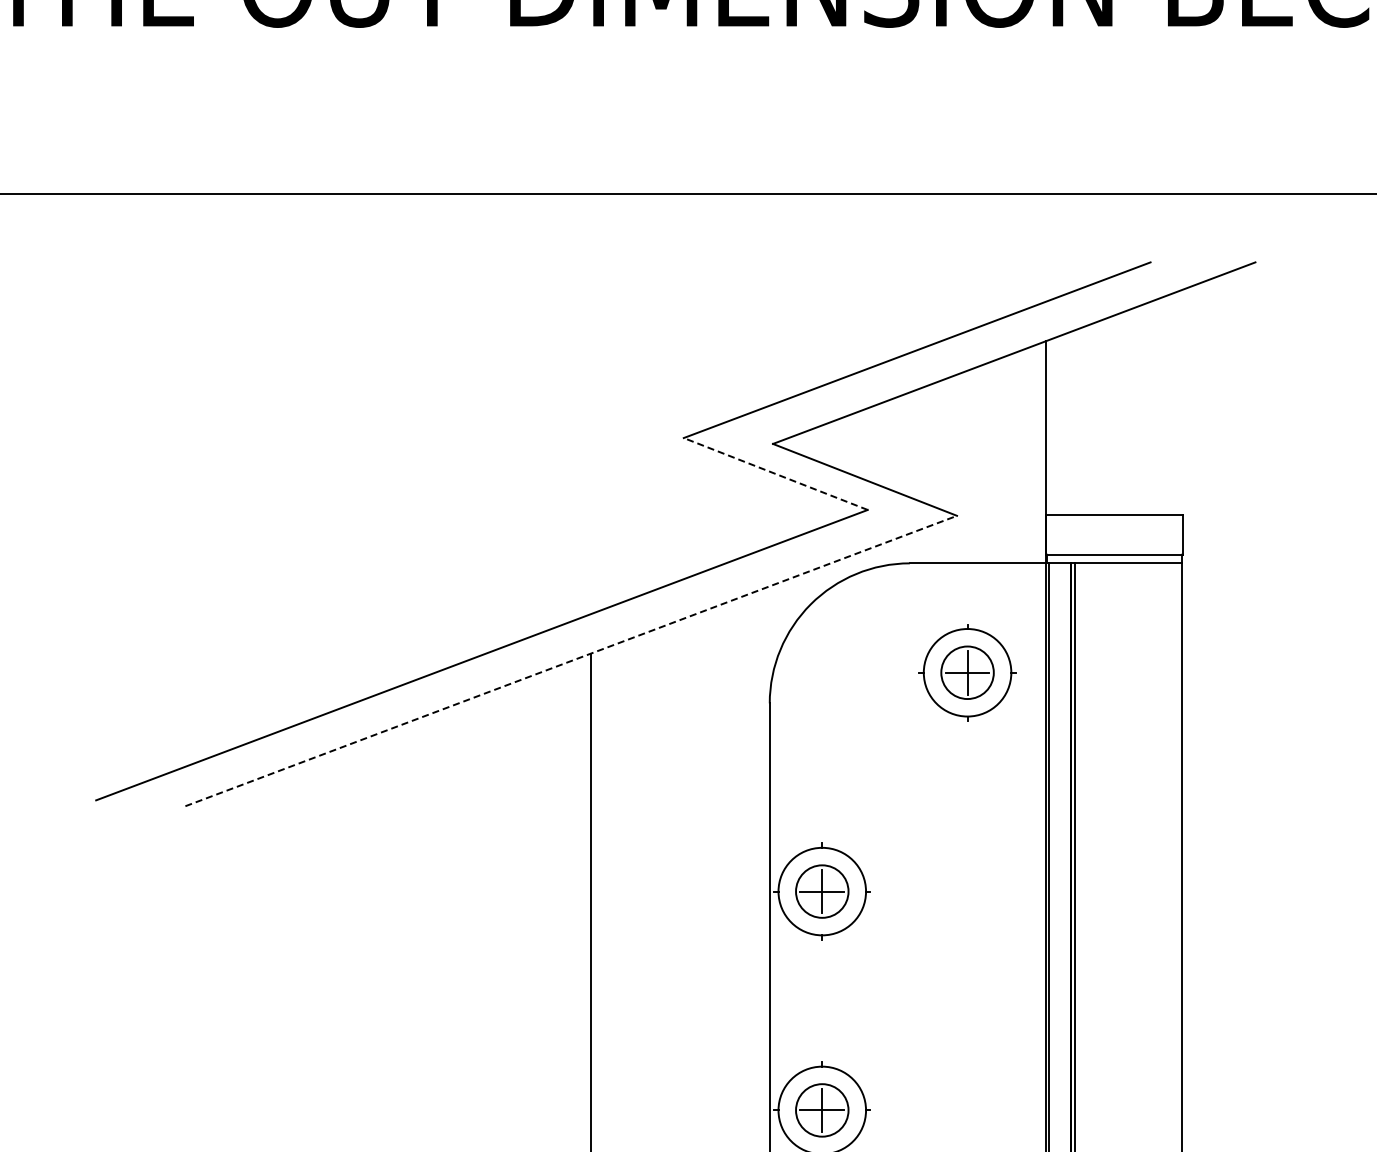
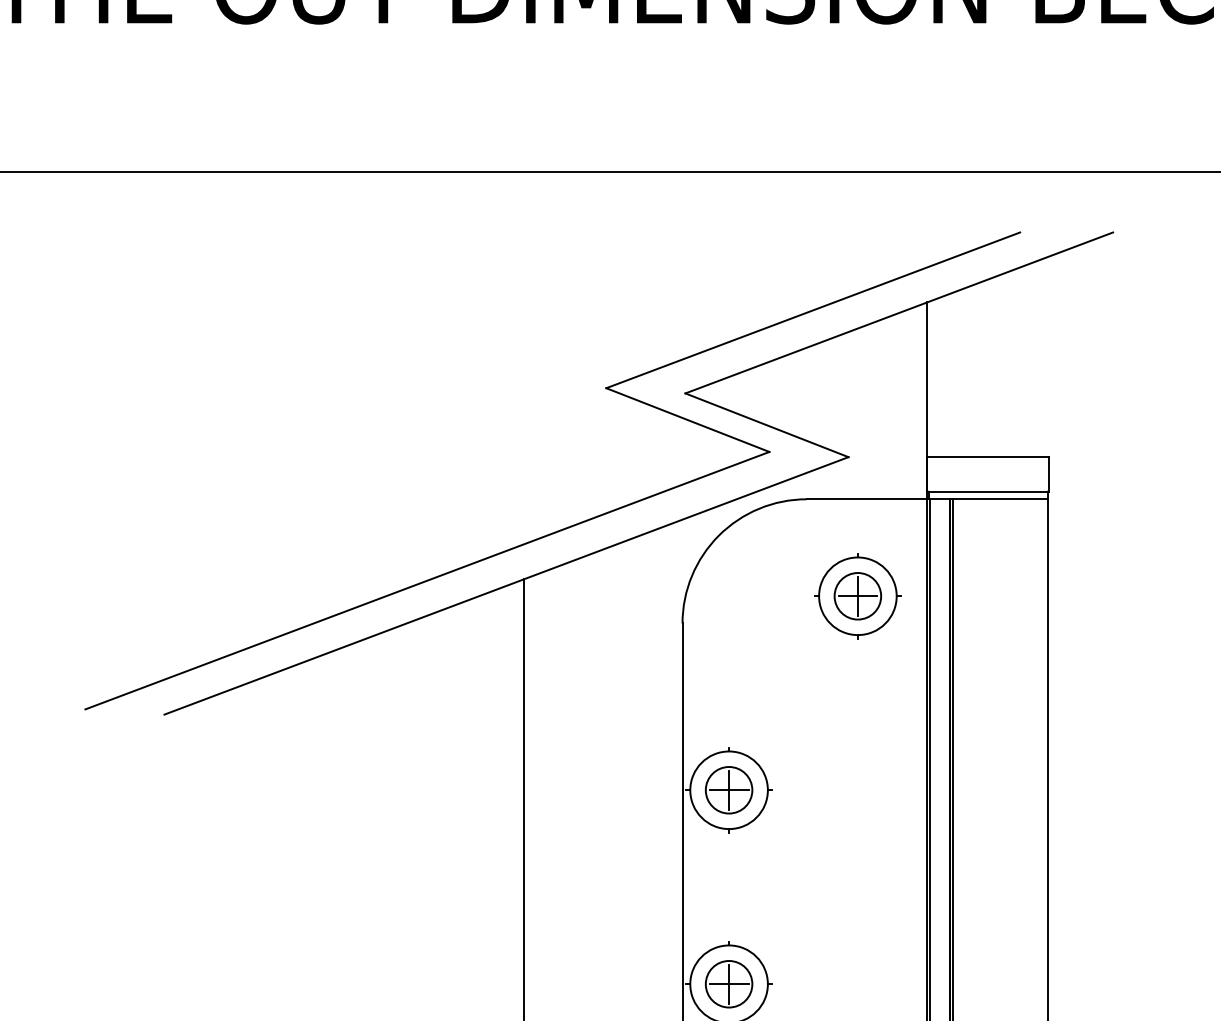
line: (775, 474) -> (687, 420), dashed -> solid
line: (571, 660) -> (506, 585), dashed -> solid

